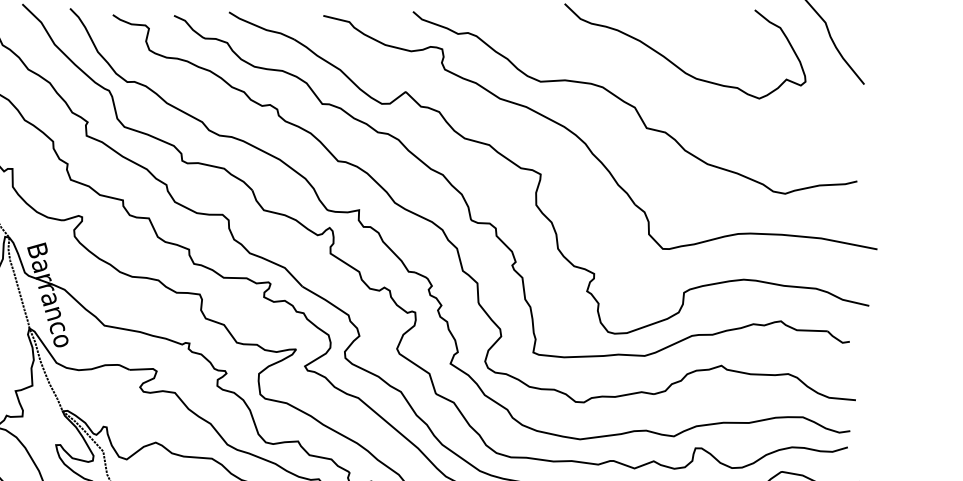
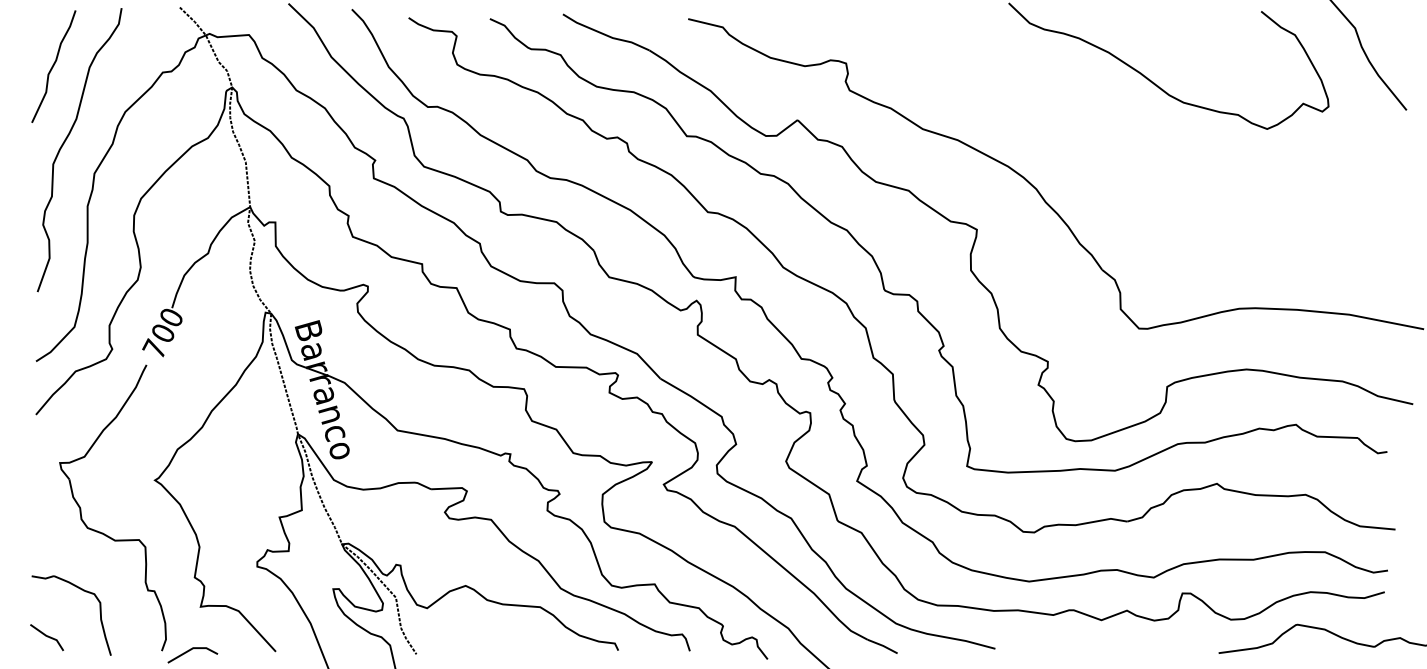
curve: (633, 105) -> (1099, 138), removed

